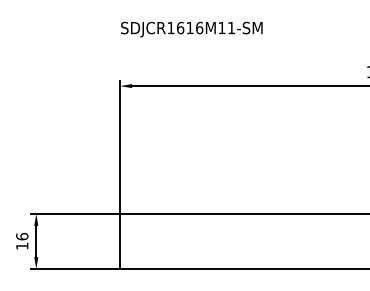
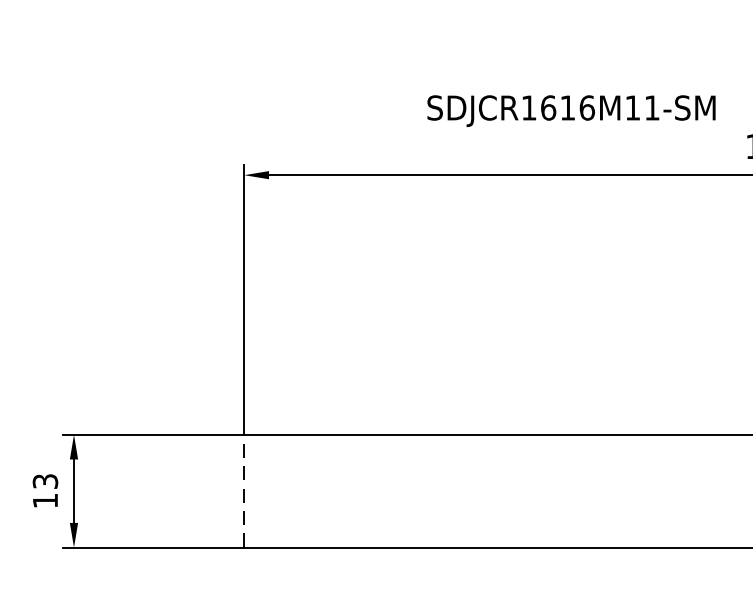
text: (191, 29) -> (570, 110), moved
text: (22, 236) -> (45, 481), 16 -> 13
line: (120, 241) -> (245, 491), solid -> dashed

